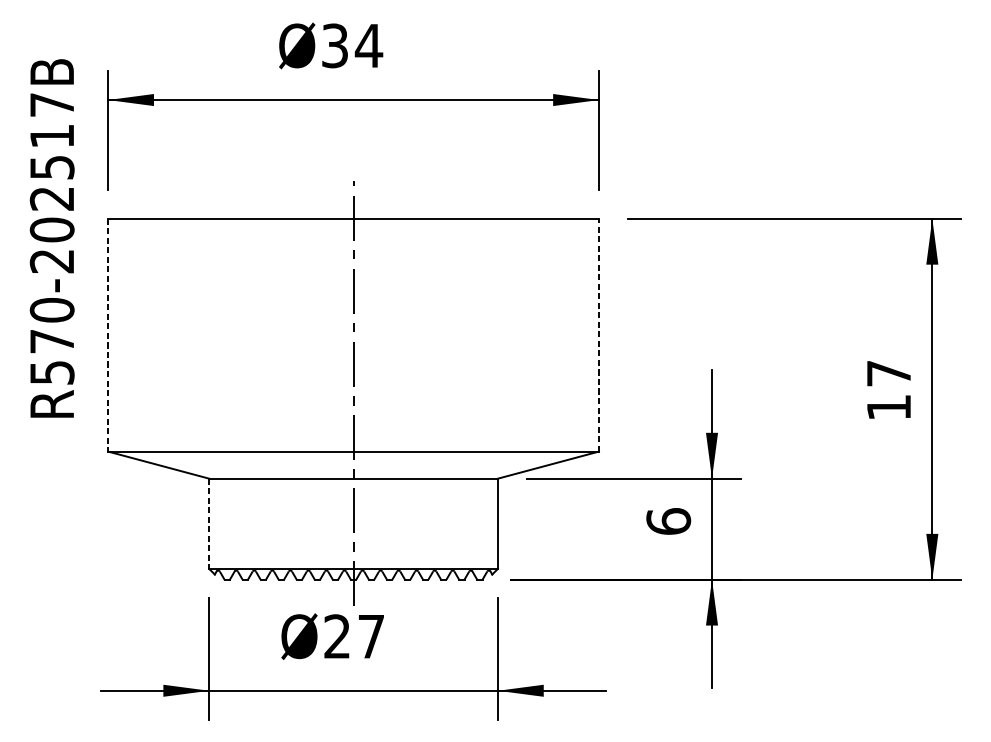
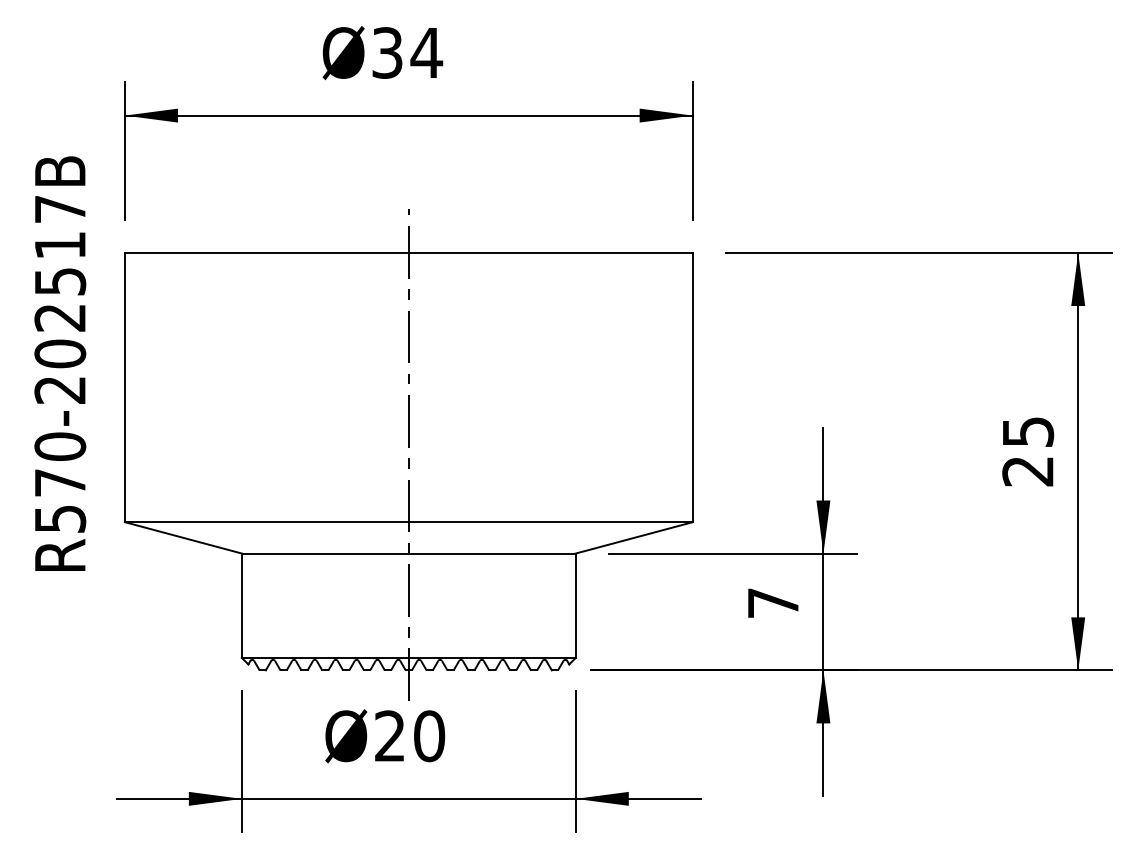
text: (52, 238) -> (60, 363), moved
line: (108, 335) -> (125, 387), dashed -> solid
line: (598, 335) -> (692, 387), dashed -> solid
text: (889, 390) -> (1028, 451), 17 -> 25
text: (668, 521) -> (773, 602), 6 -> 7
line: (208, 524) -> (241, 606), dashed -> solid
text: (371, 636) -> (429, 736), Ø27 -> Ø20

